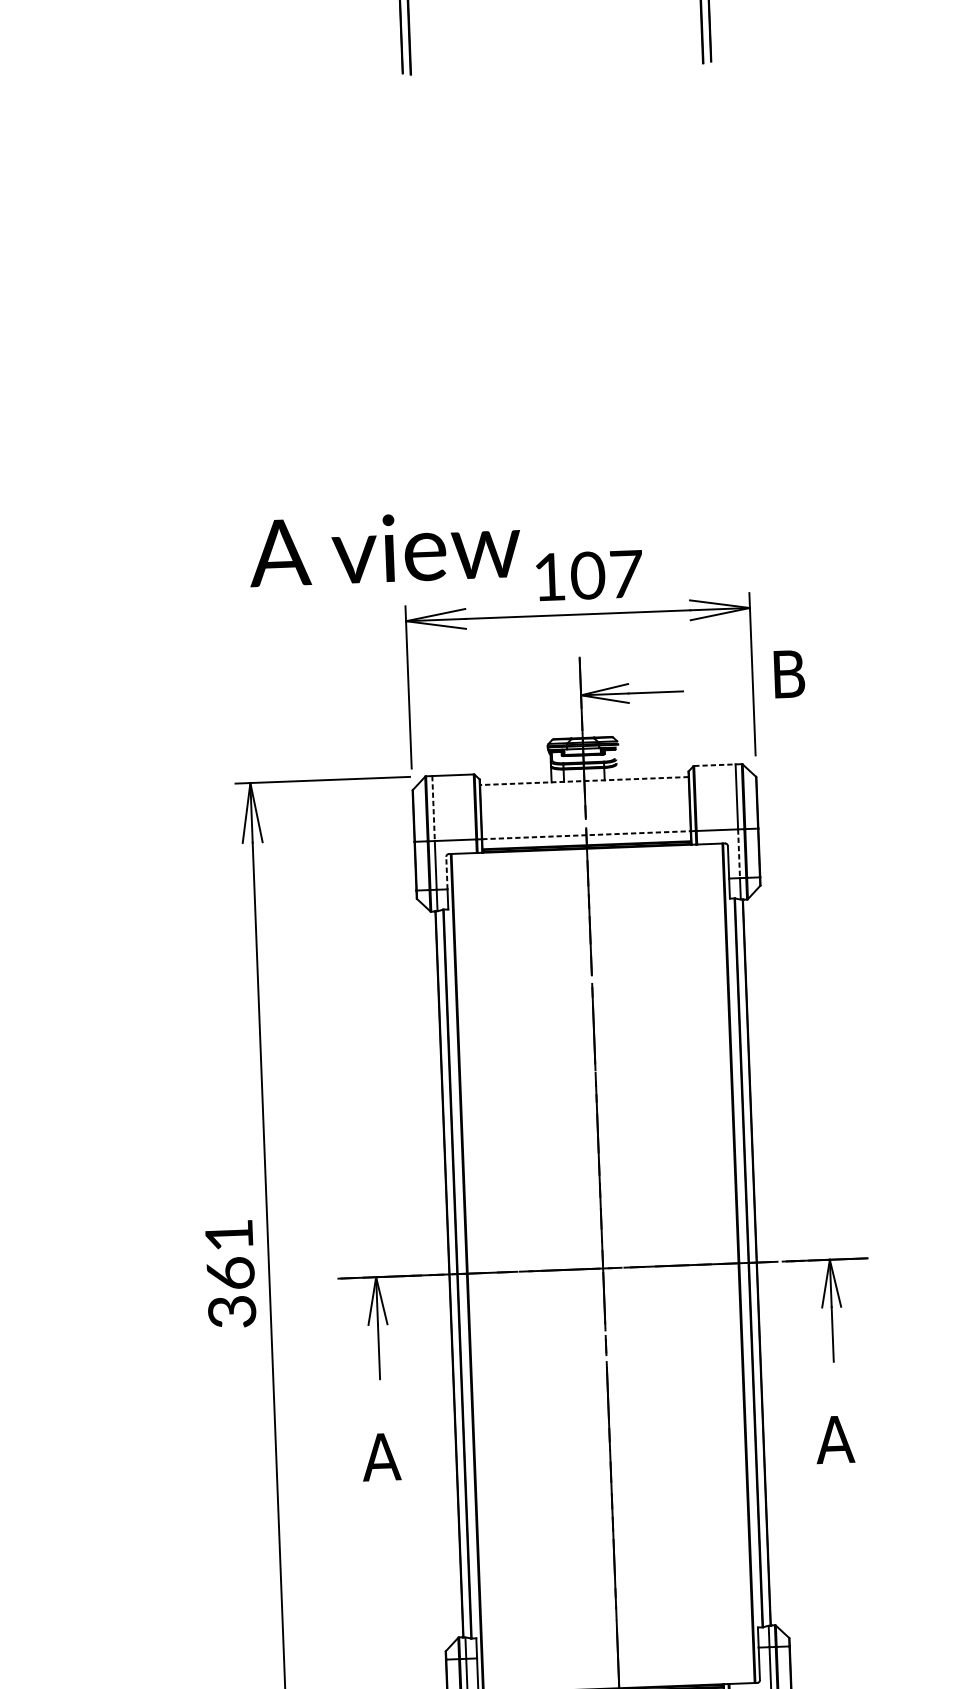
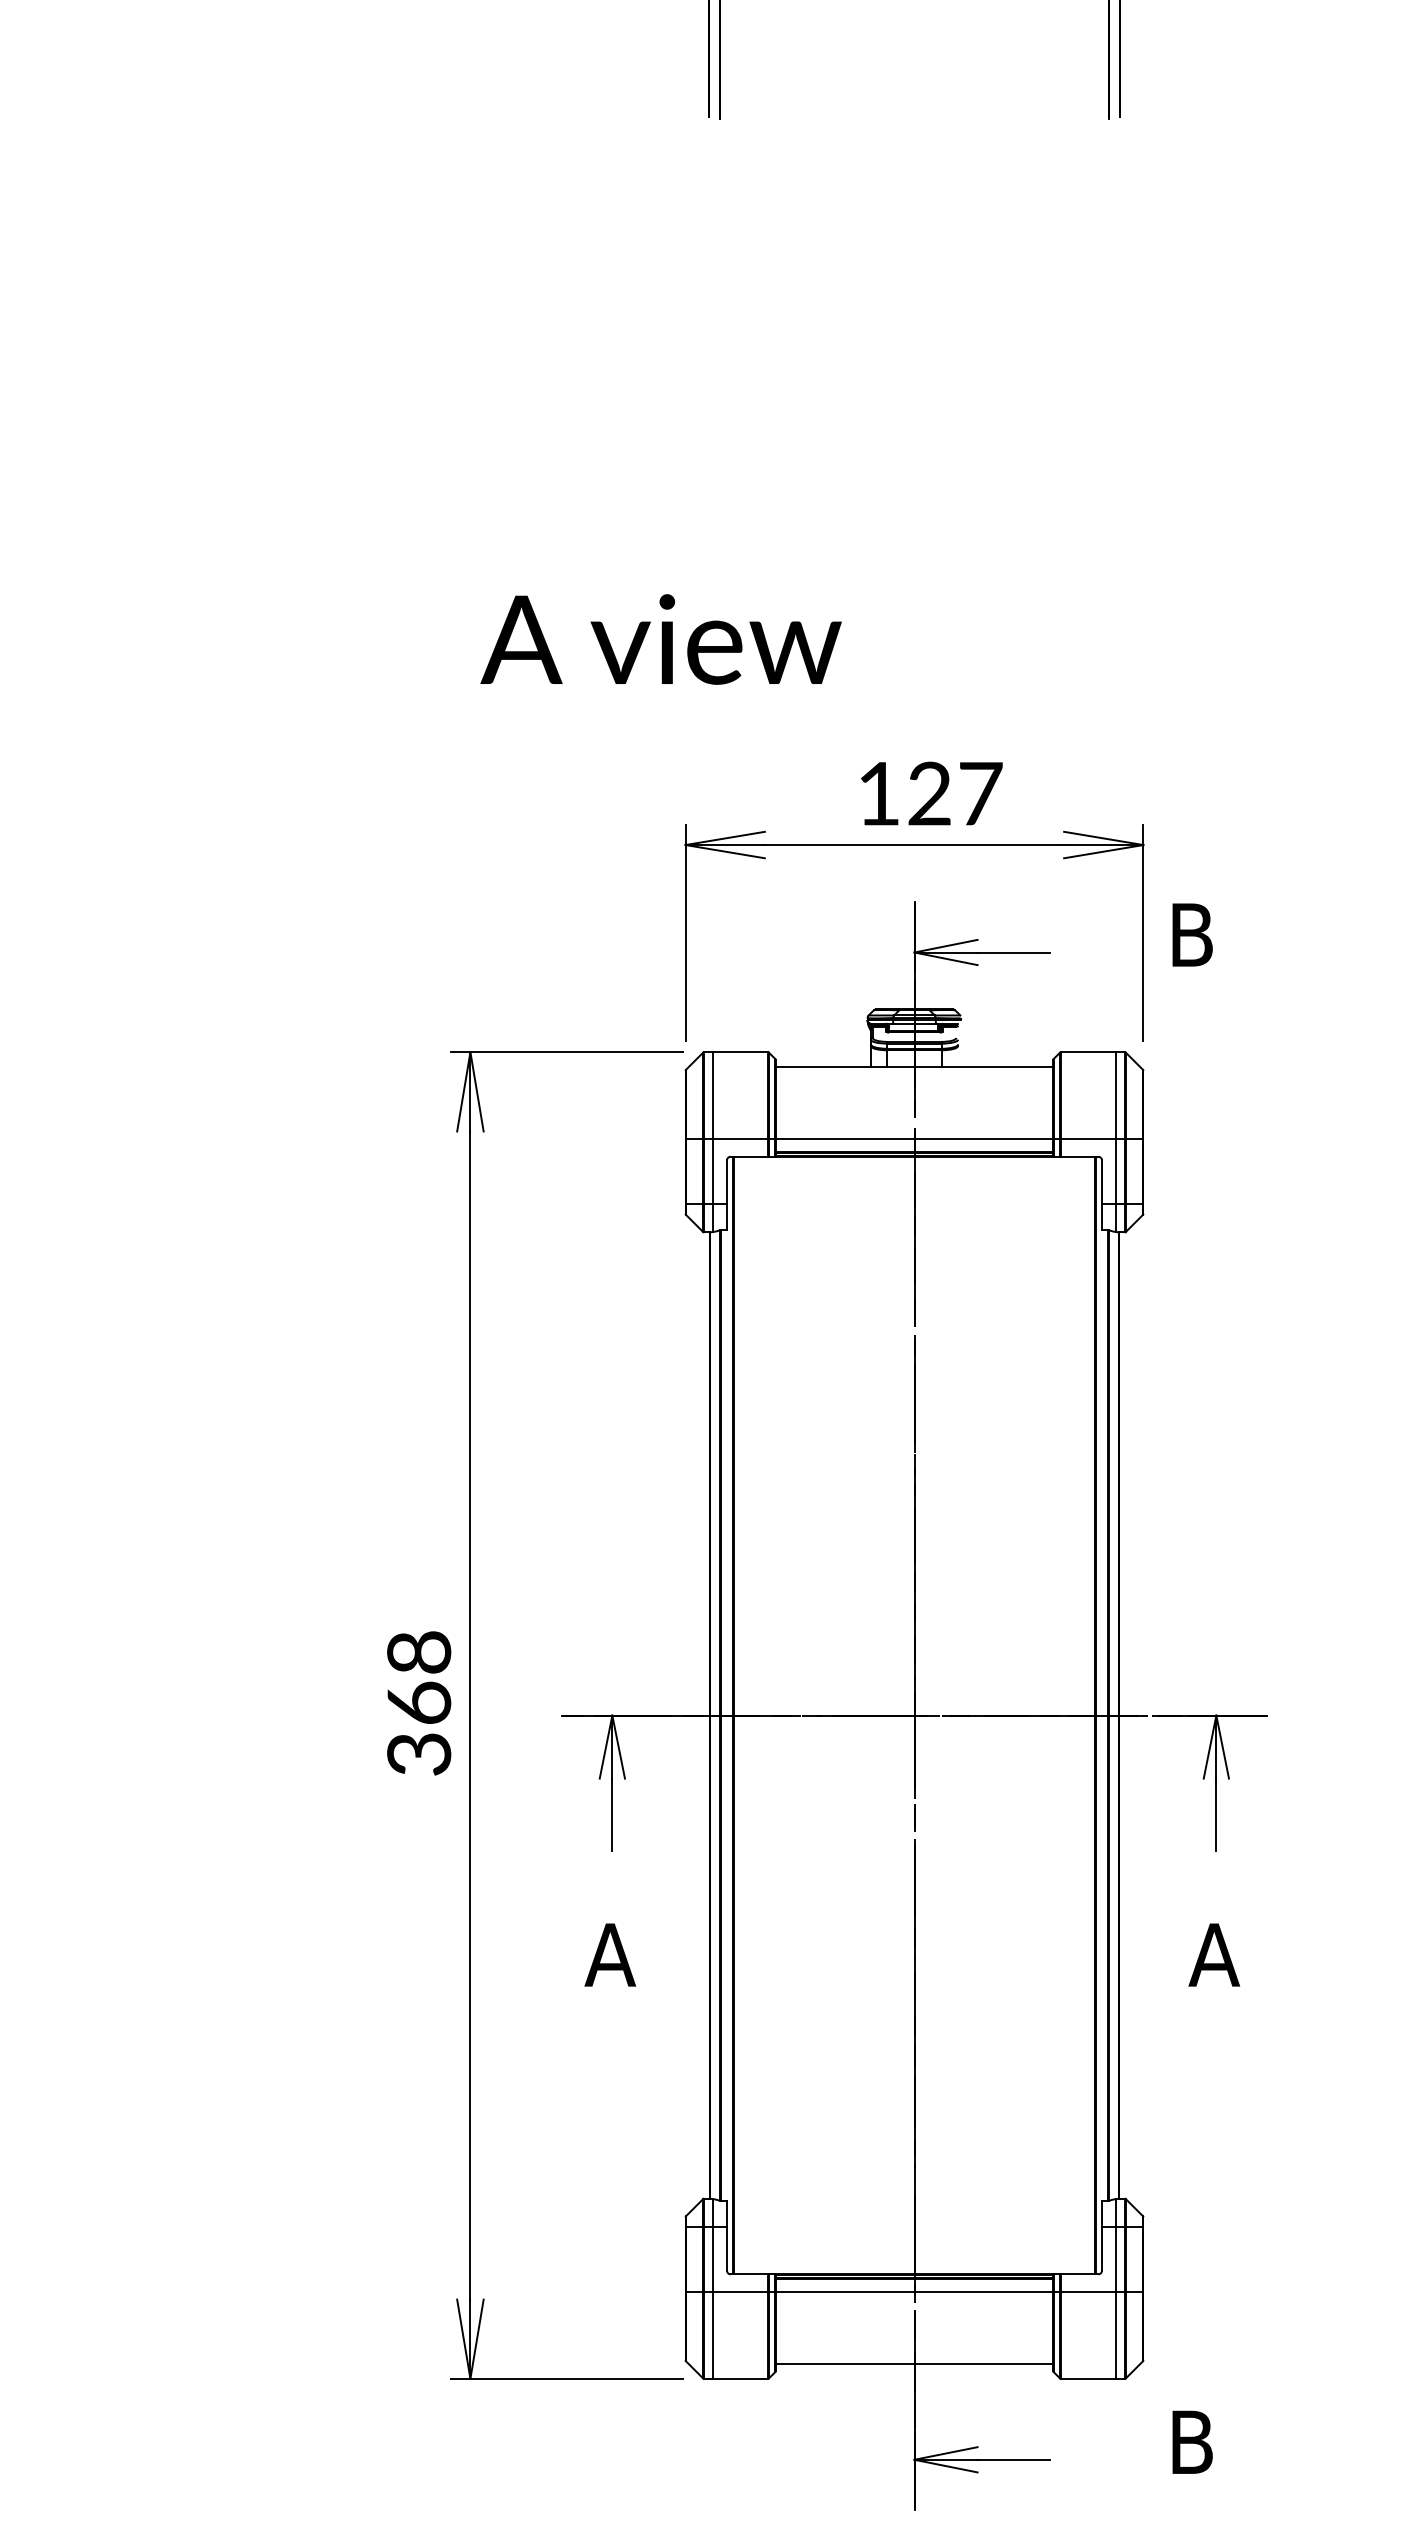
text: (384, 548) -> (660, 639), moved
text: (587, 575) -> (929, 793), 107 -> 127
line: (714, 765) -> (1088, 1052), dashed -> solid
line: (584, 780) -> (914, 1066), dashed -> solid
line: (433, 808) -> (712, 1095), dashed -> solid
line: (586, 835) -> (914, 1138), dashed -> solid
line: (739, 853) -> (1116, 1171), dashed -> solid
line: (447, 873) -> (727, 1182), dashed -> solid
text: (229, 1235) -> (419, 1652), 361 -> 368

